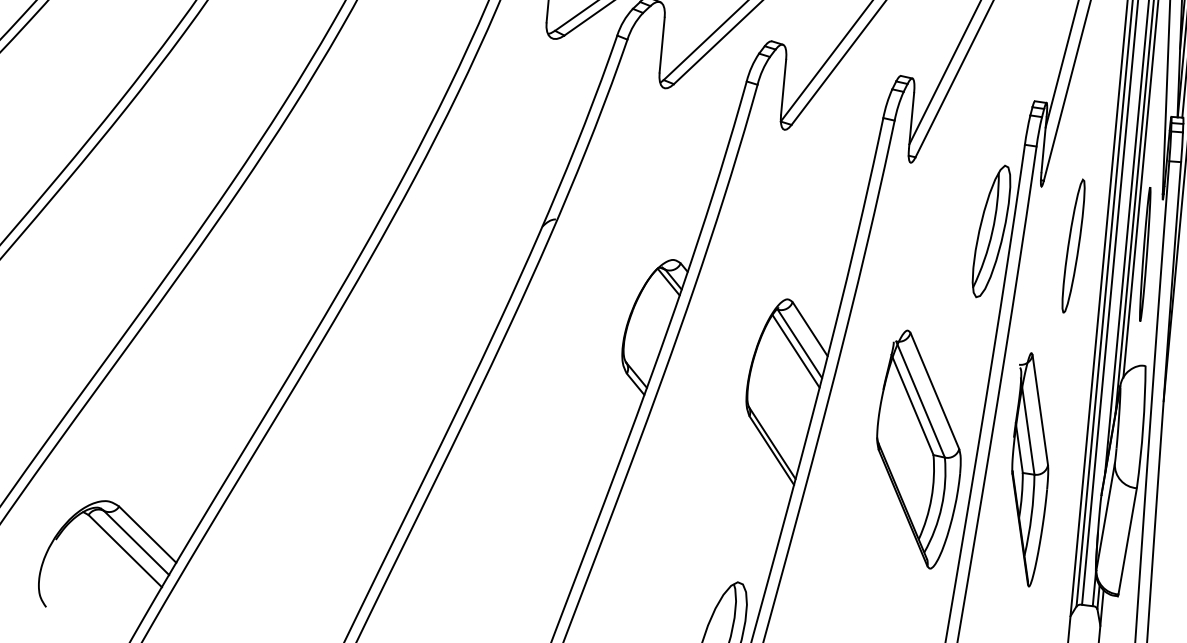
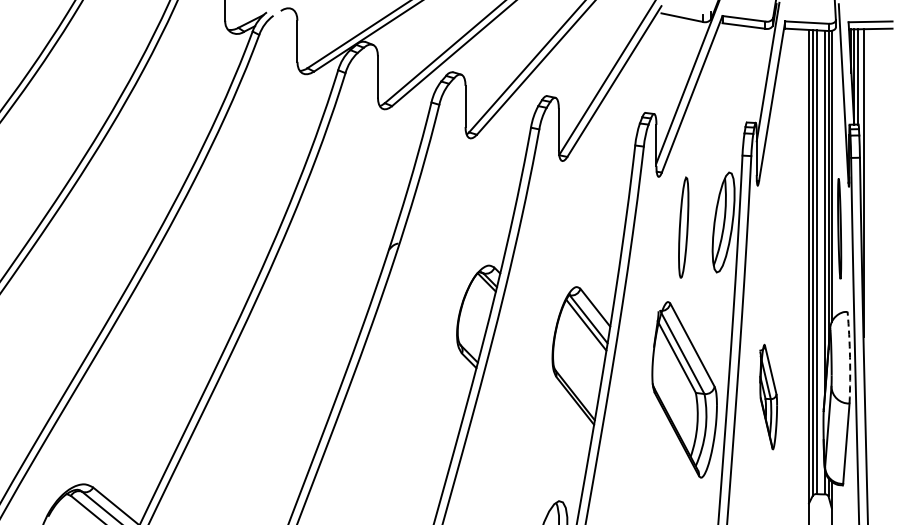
part: (1073, 245) -> (683, 227), moved
arc: (1143, 426) -> (850, 357), solid -> dashed
part: (1029, 468) -> (768, 396), size x0.6

